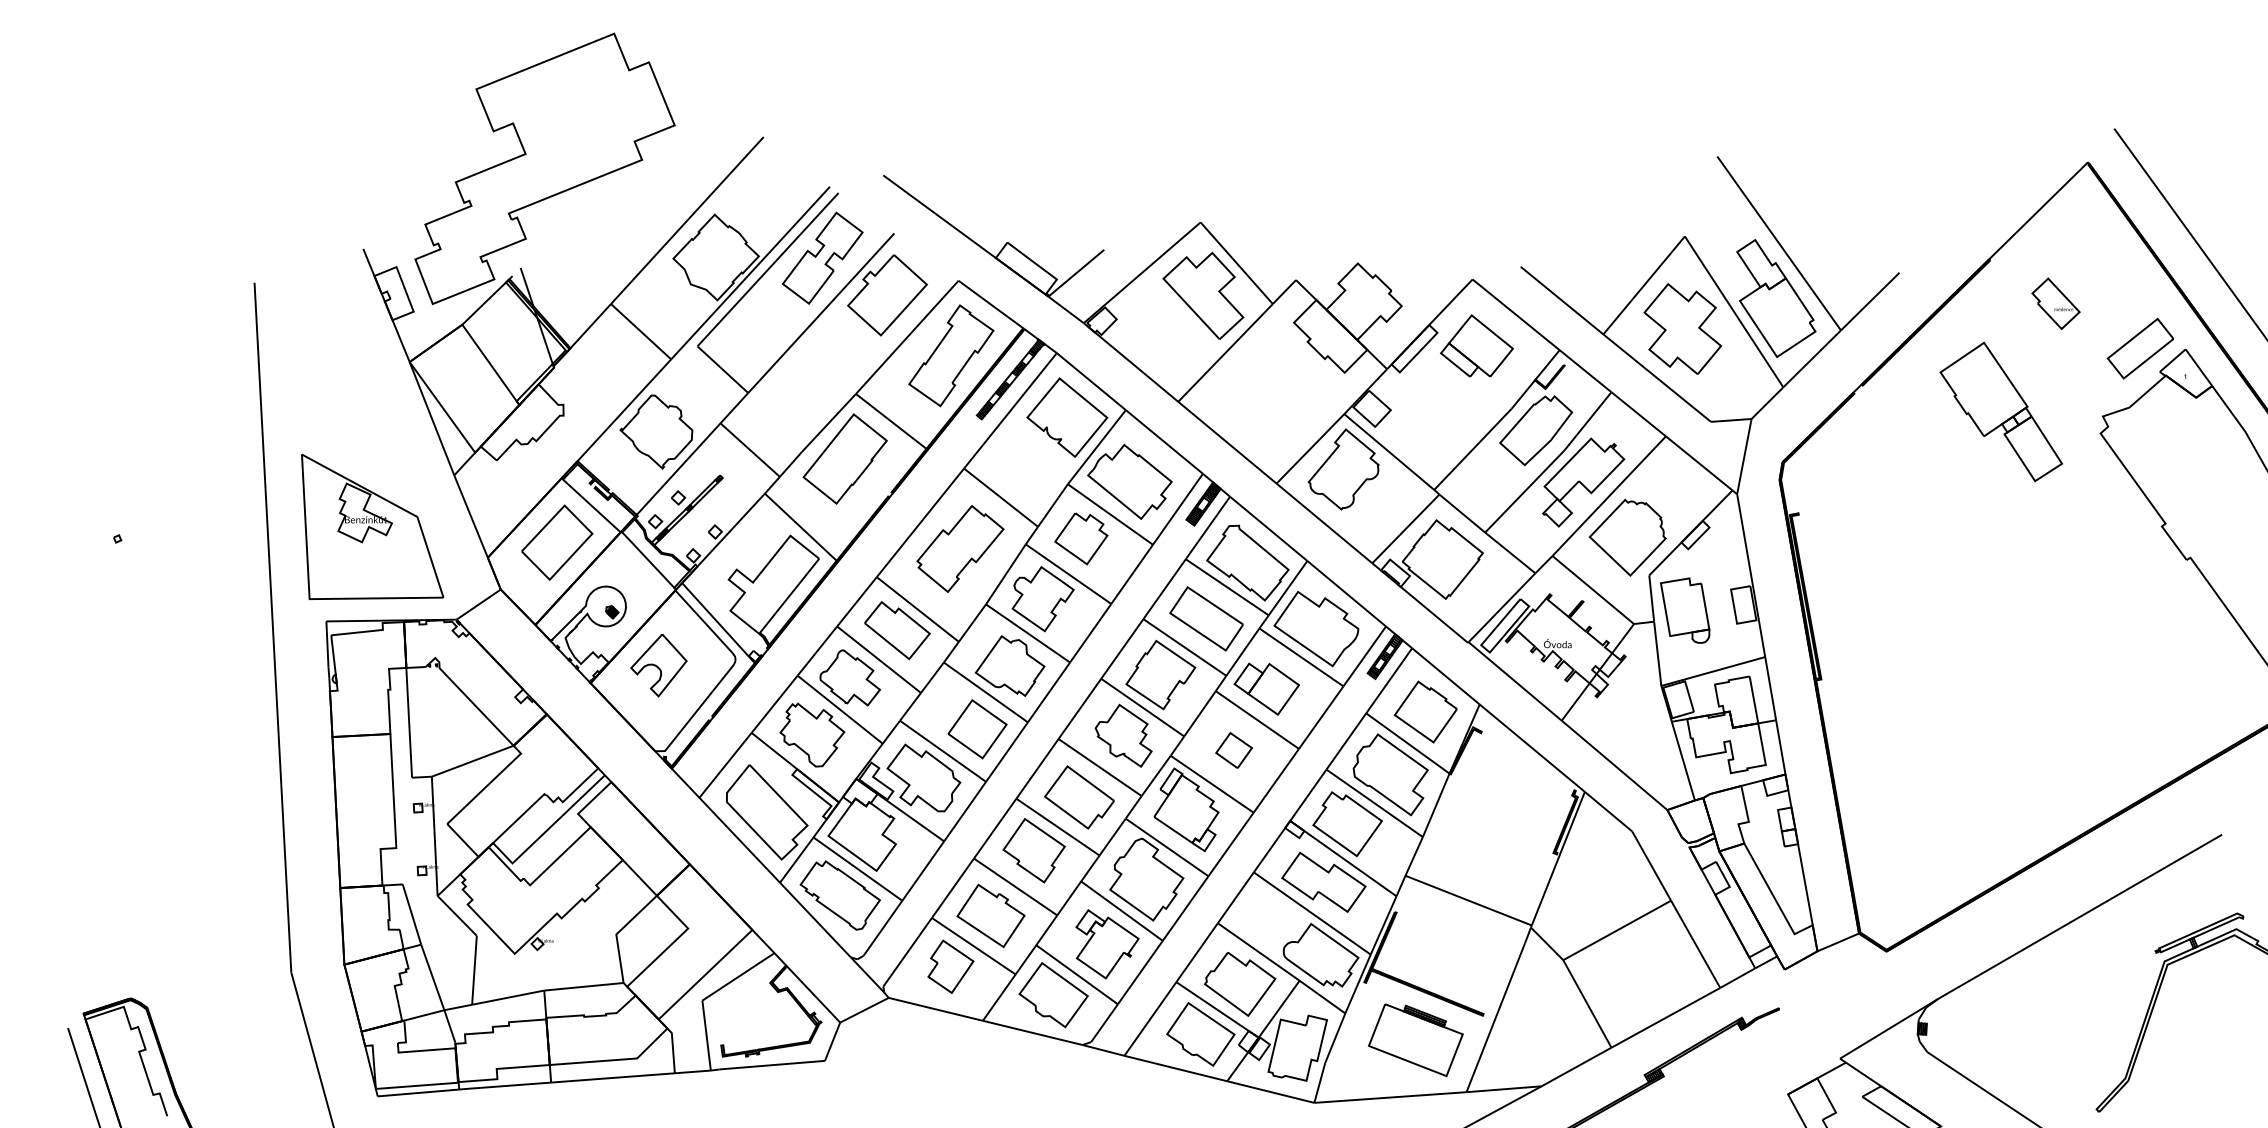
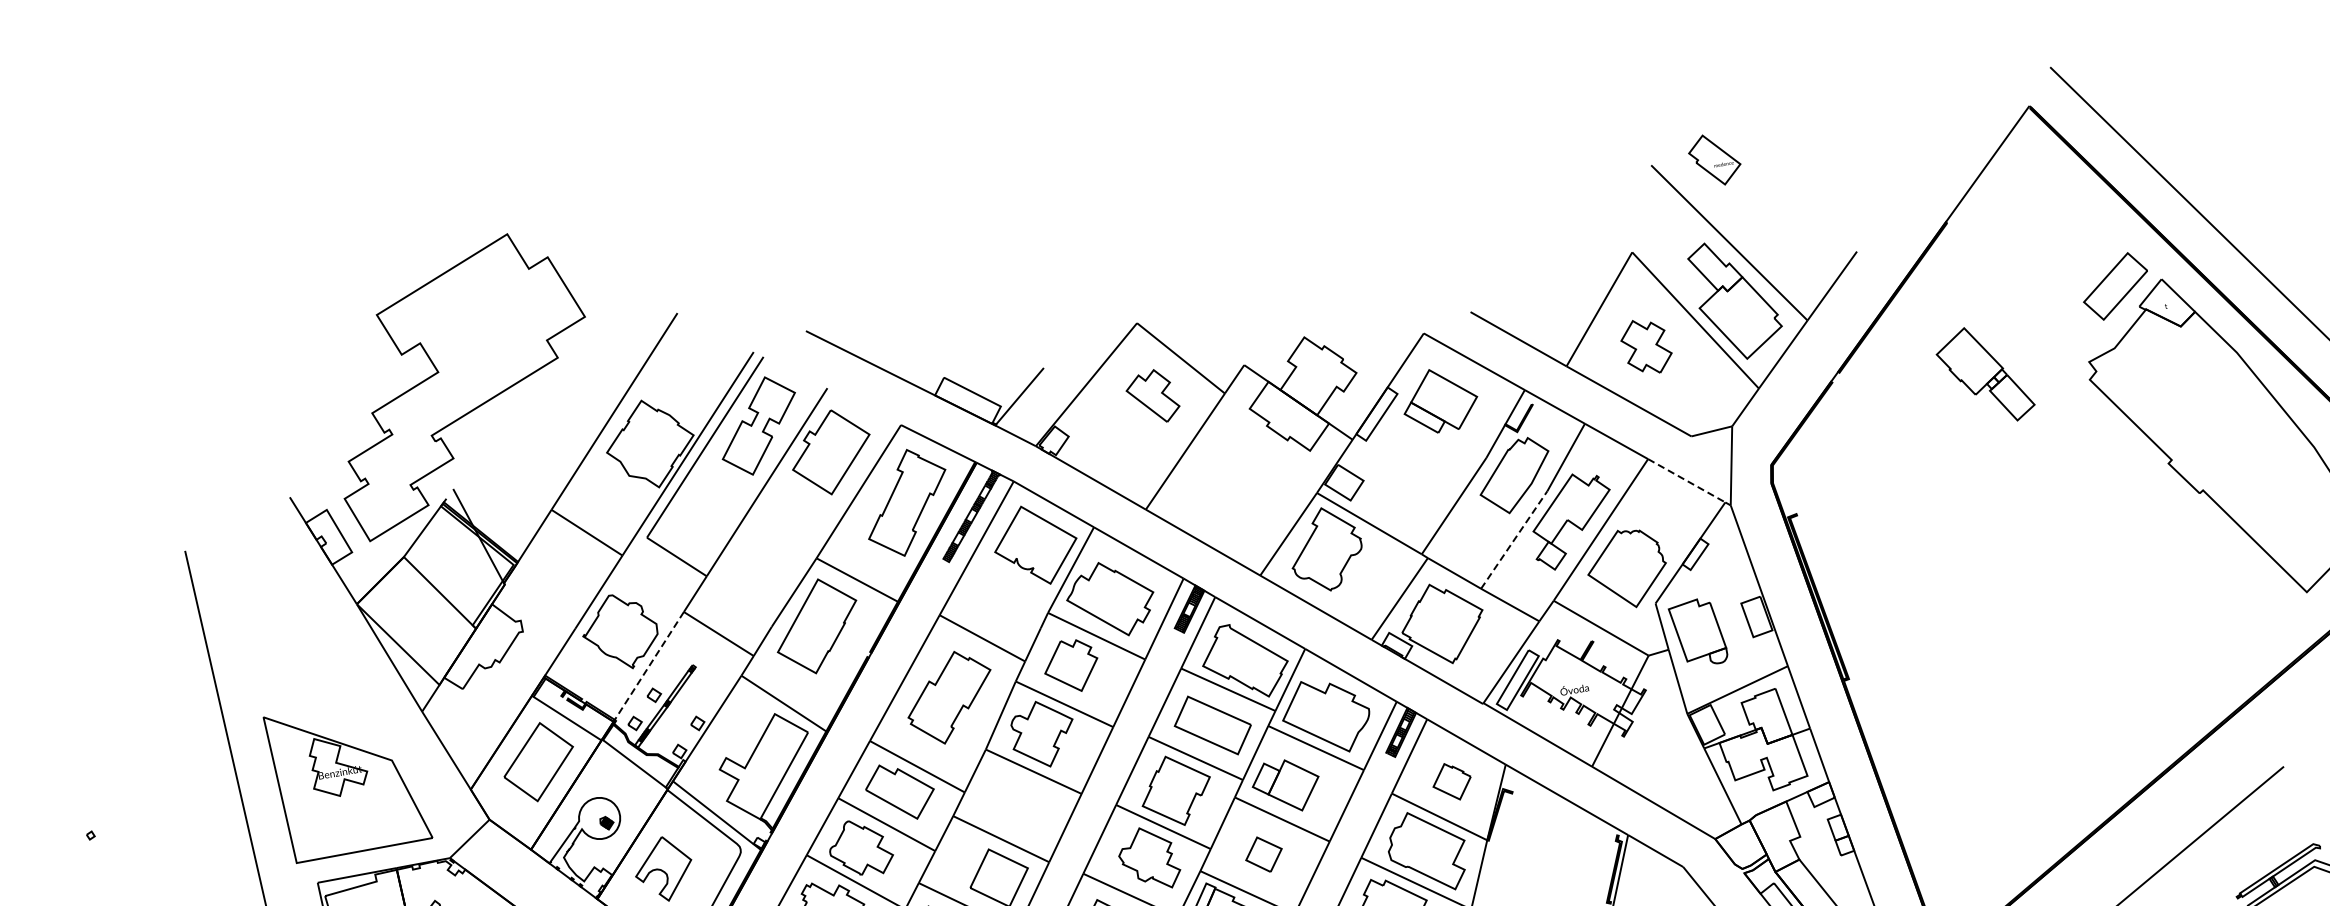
part: (1203, 295) -> (1152, 397), size x0.6
part: (2055, 303) -> (1714, 159), moved
part: (1682, 328) -> (1646, 346), size x0.6
part: (2000, 411) -> (1984, 374), size x0.7
line: (1699, 463) -> (1687, 480), solid -> dashed
line: (677, 470) -> (648, 667), solid -> dashed
line: (1525, 491) -> (1514, 539), solid -> dashed
part: (1009, 665) -> (1020, 807), removed
part: (1425, 711) -> (1451, 781), size x0.6

